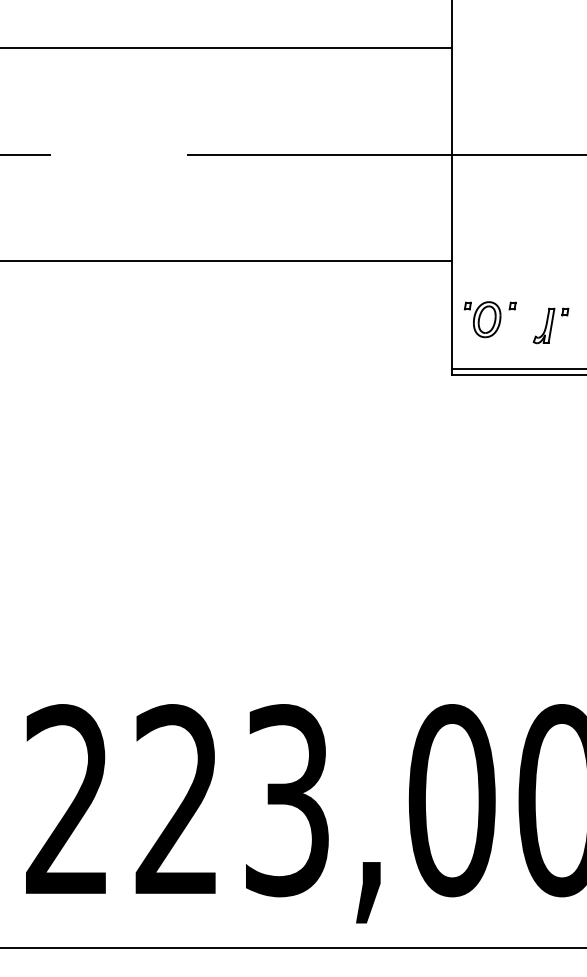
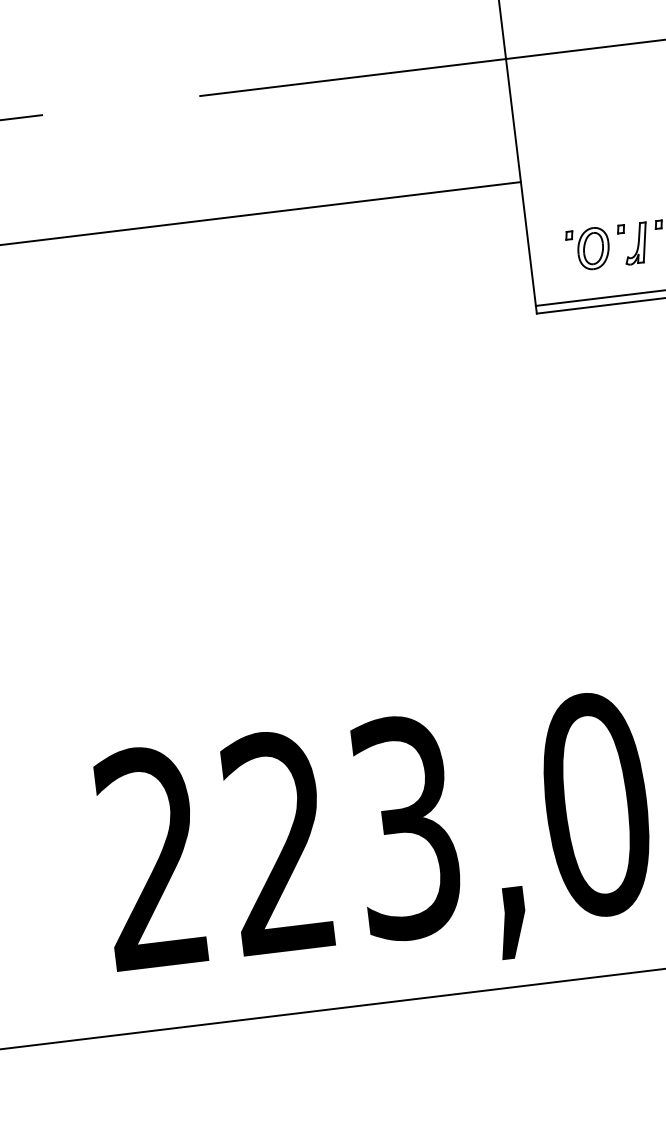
part: (490, 319) -> (597, 247), moved

